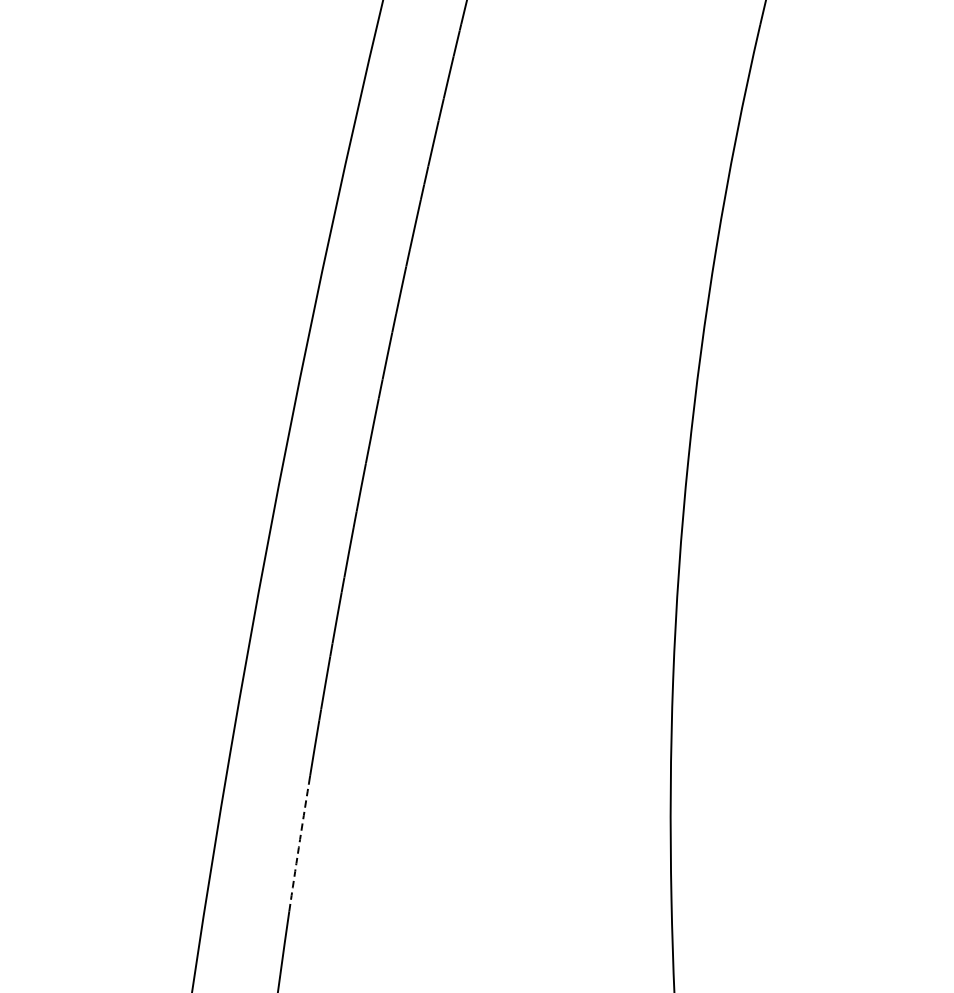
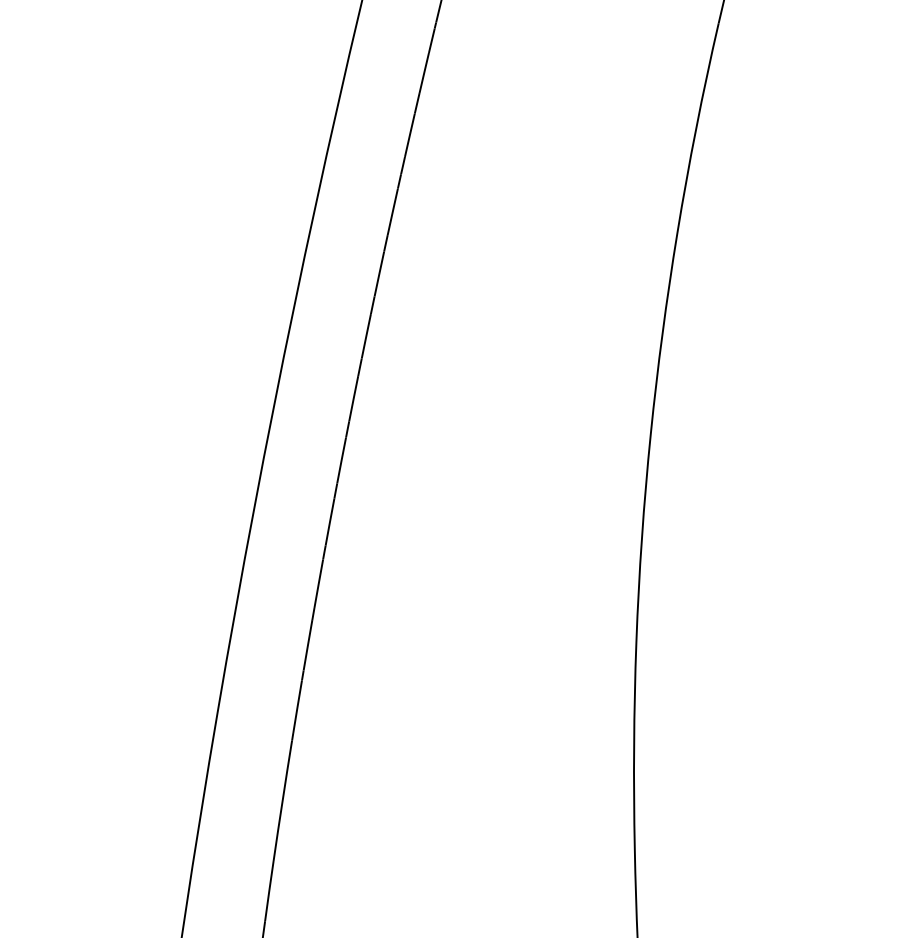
arc: (298, 847) -> (282, 800), dashed -> solid

